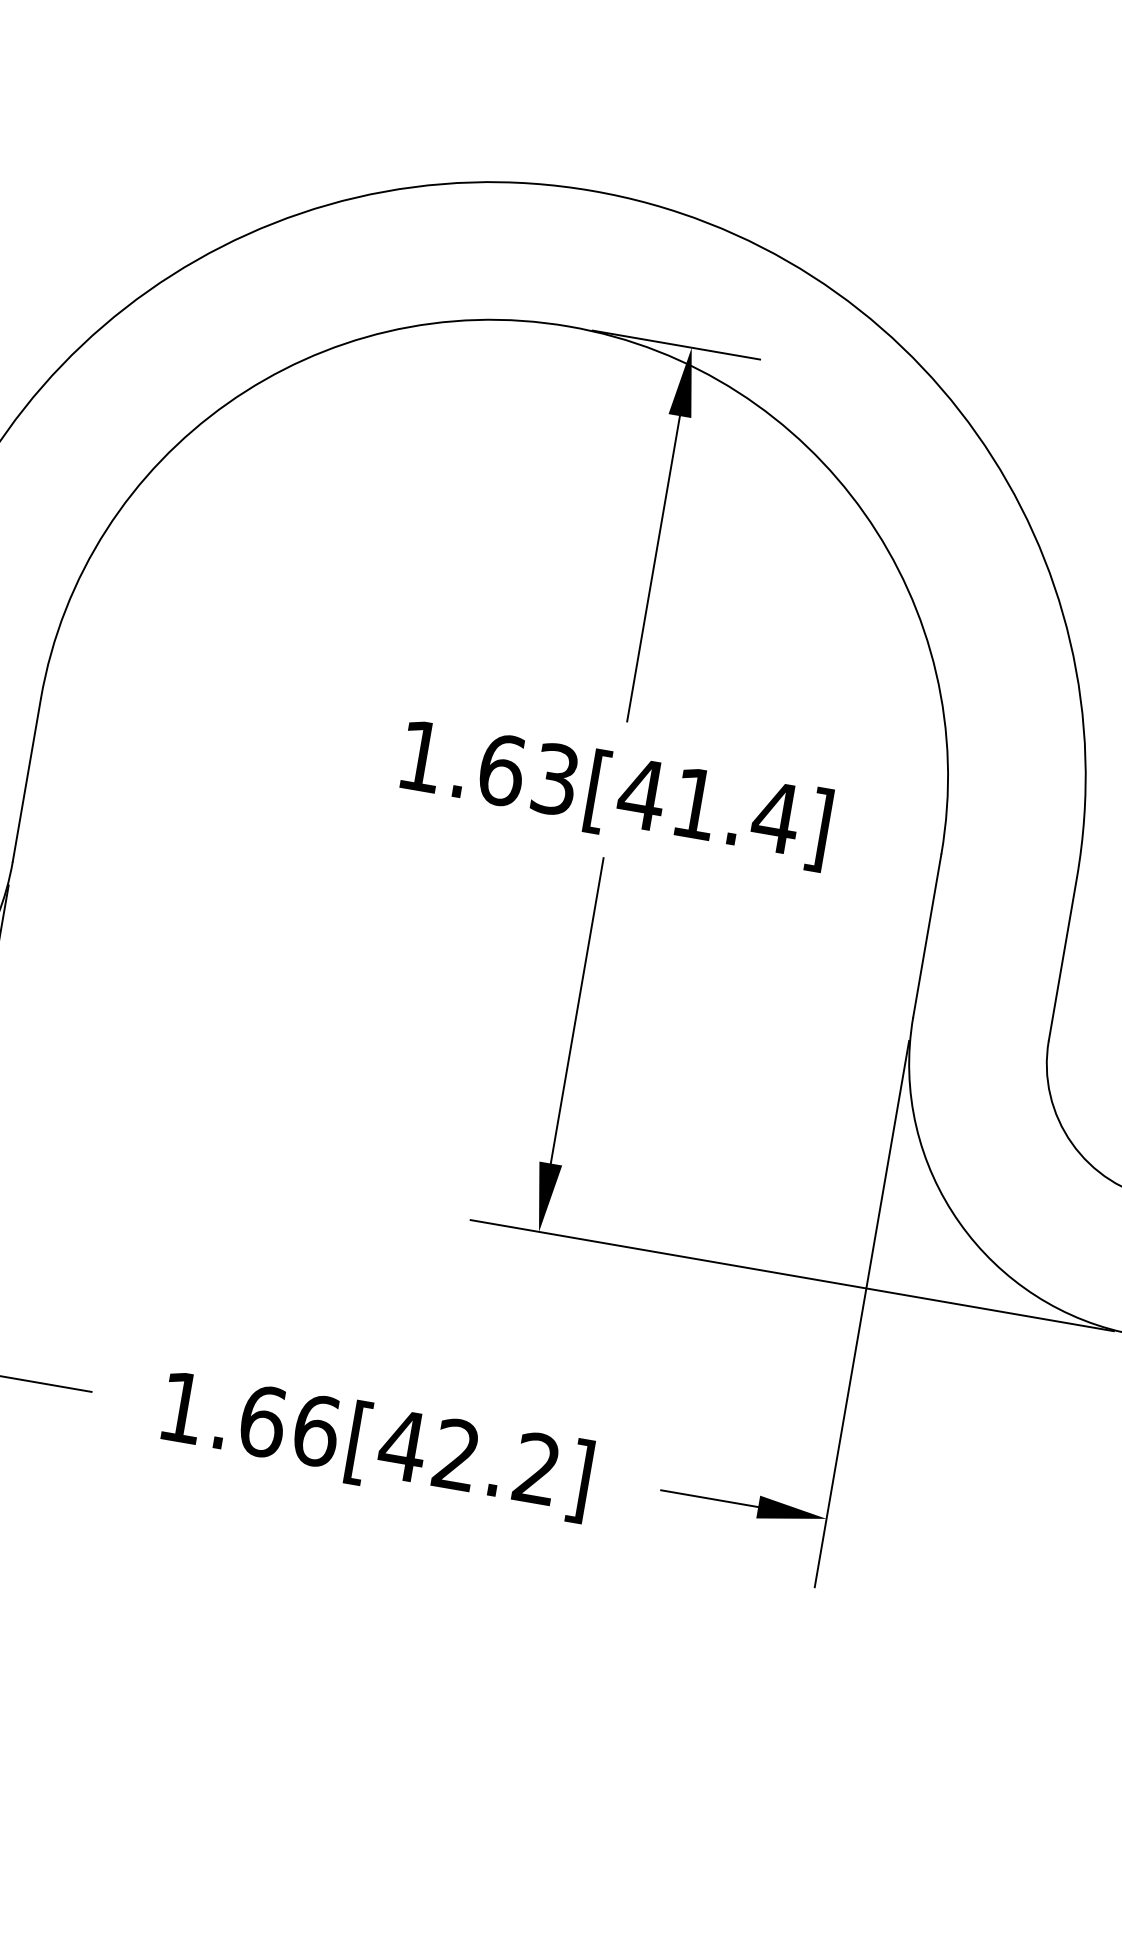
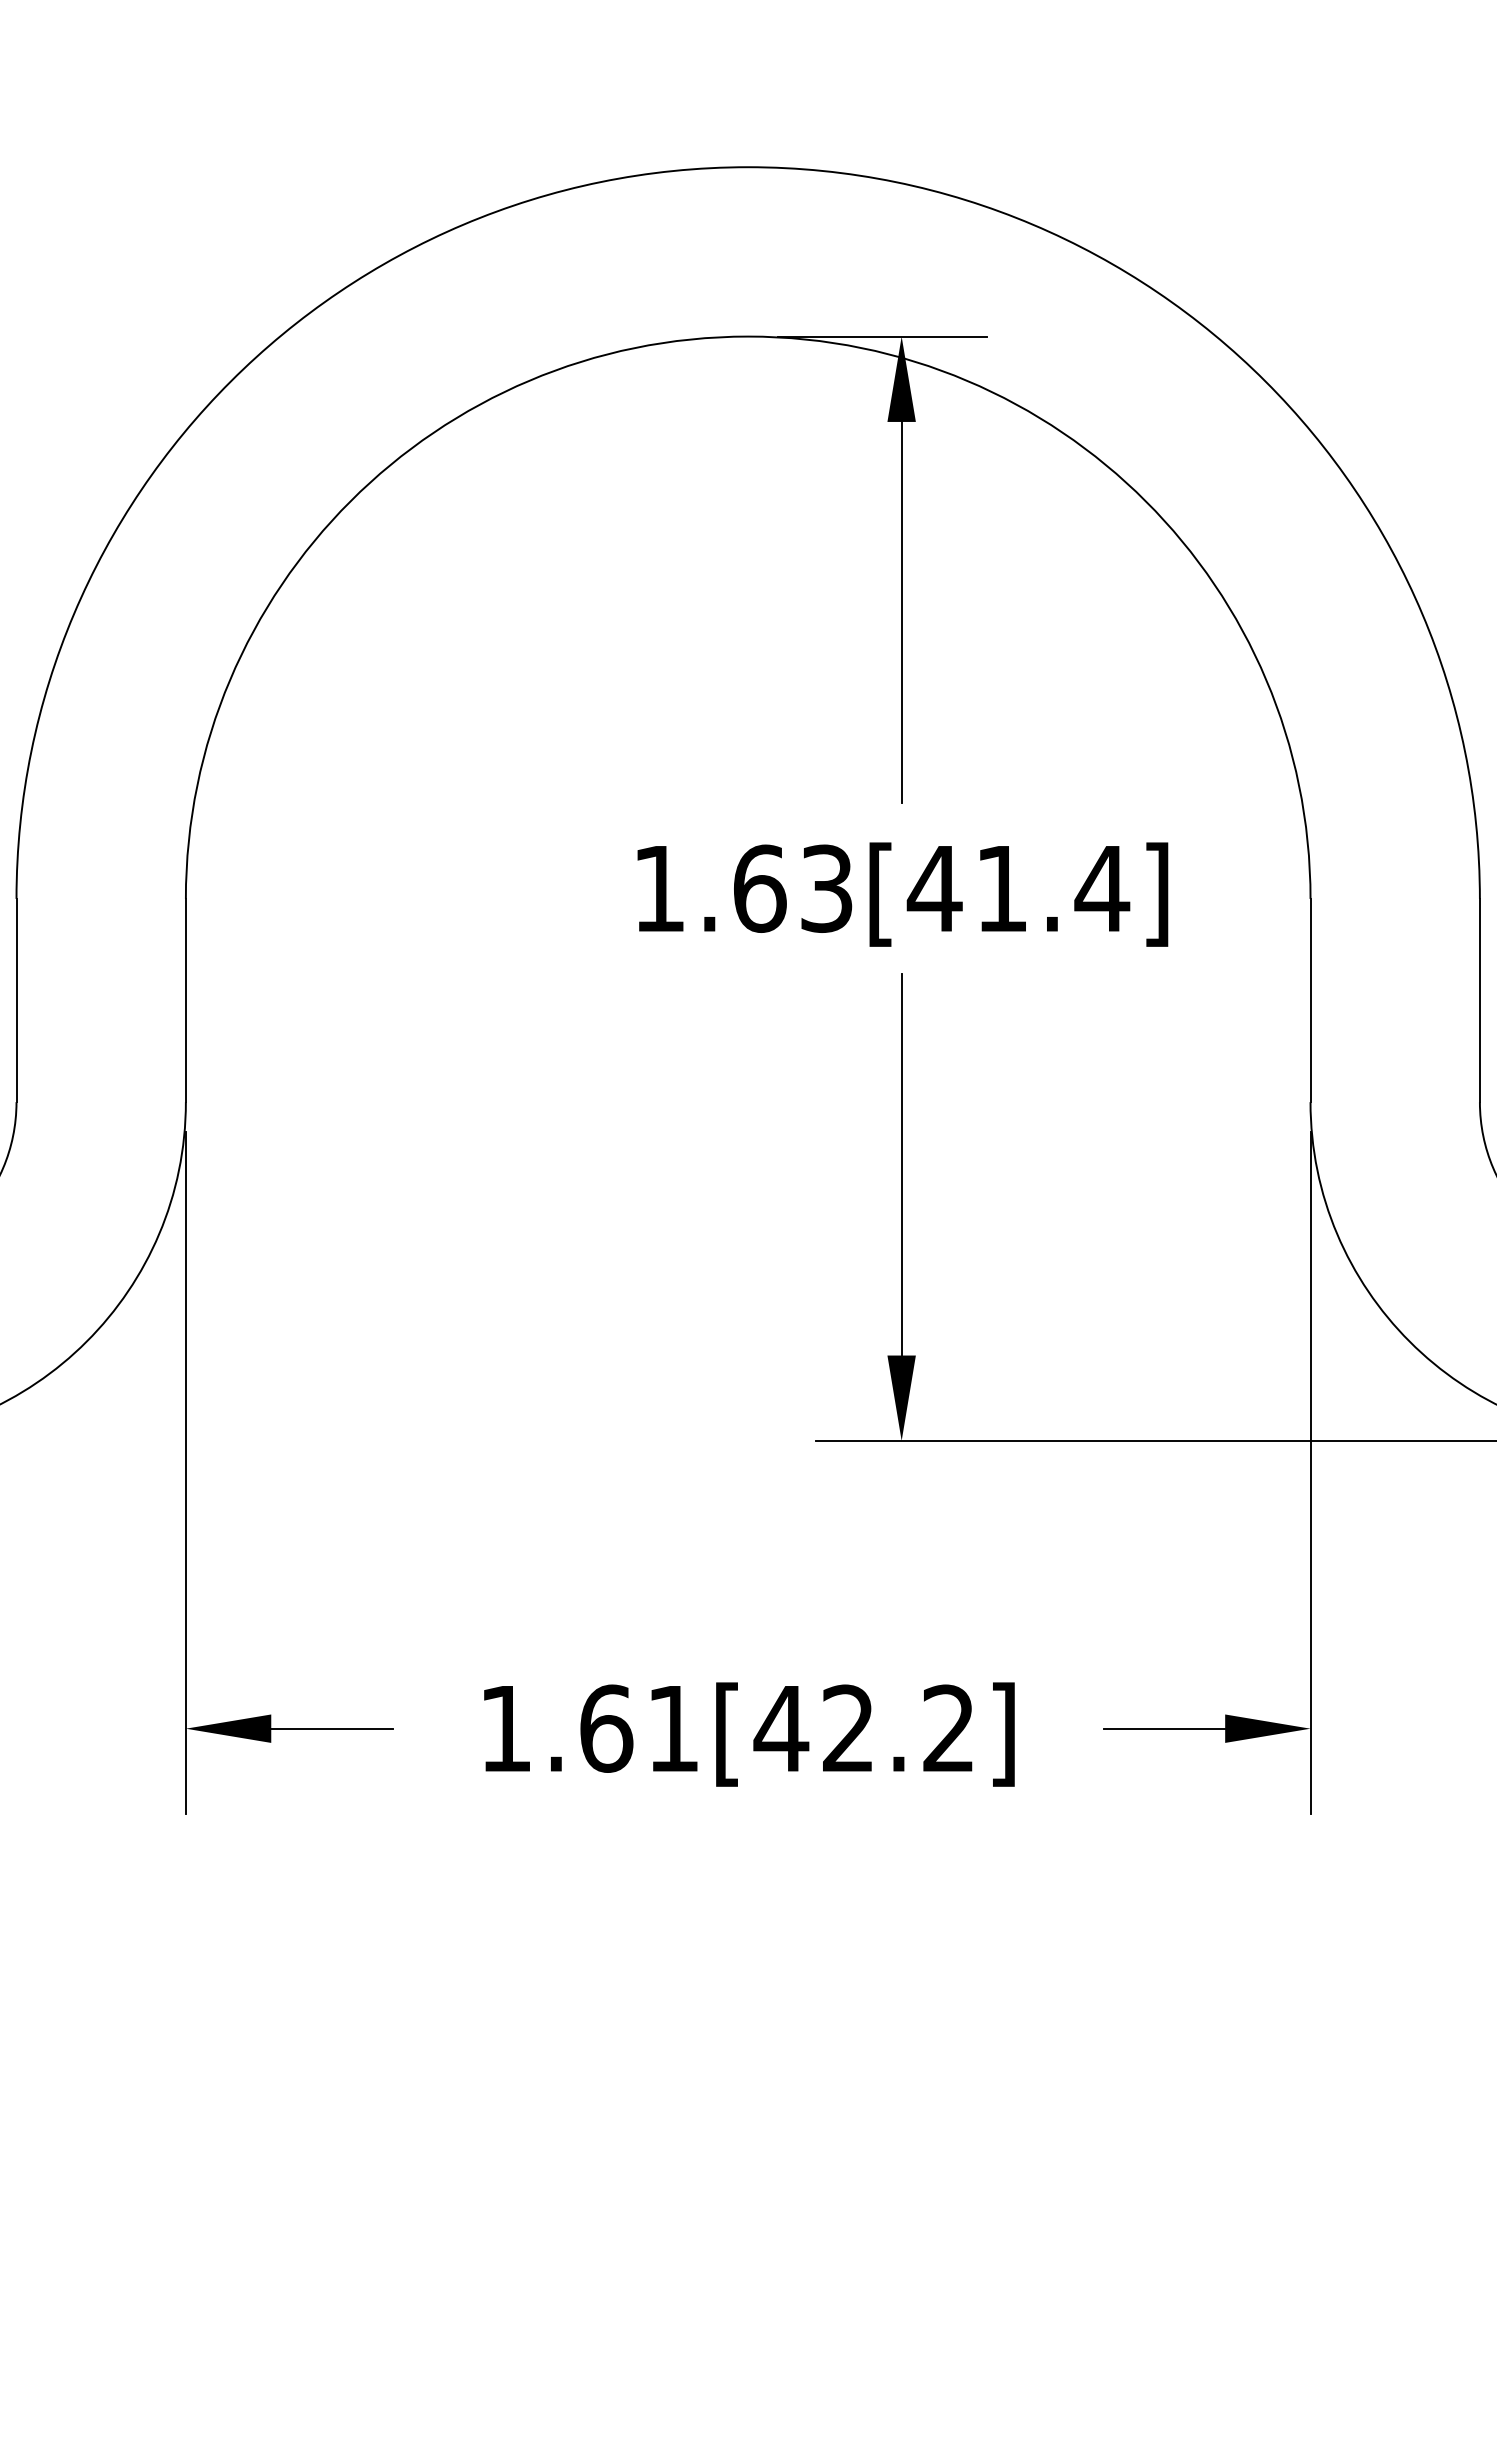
text: (316, 1430) -> (673, 1728), 1.66[42.2] -> 1.61[42.2]

